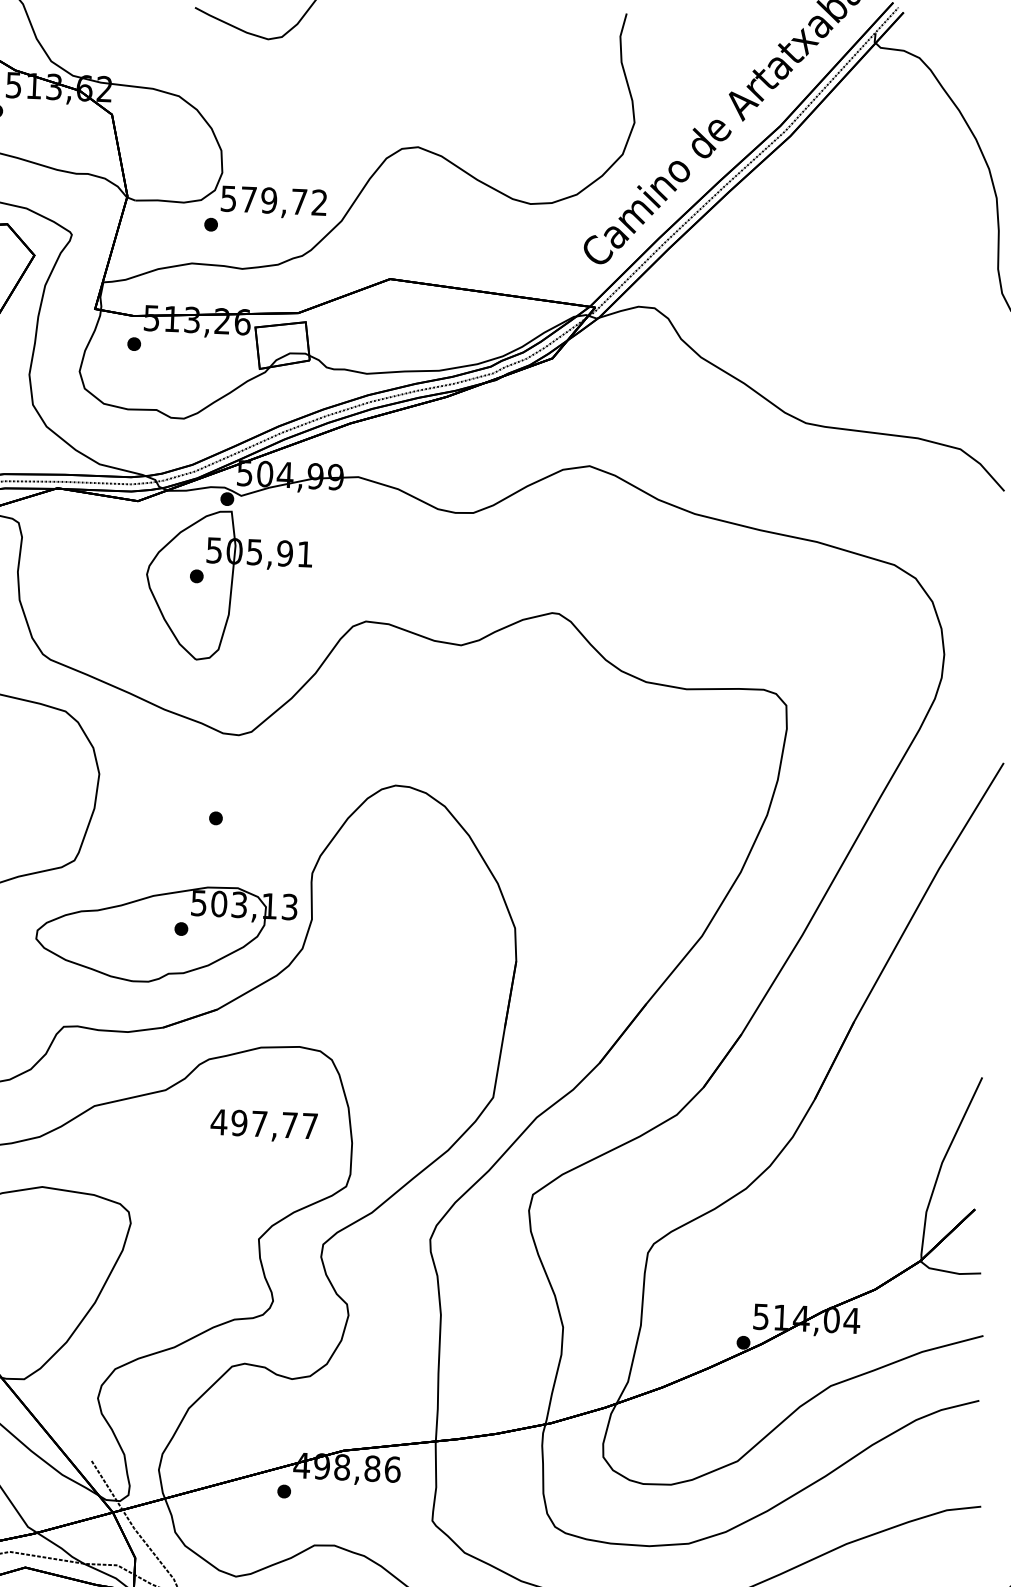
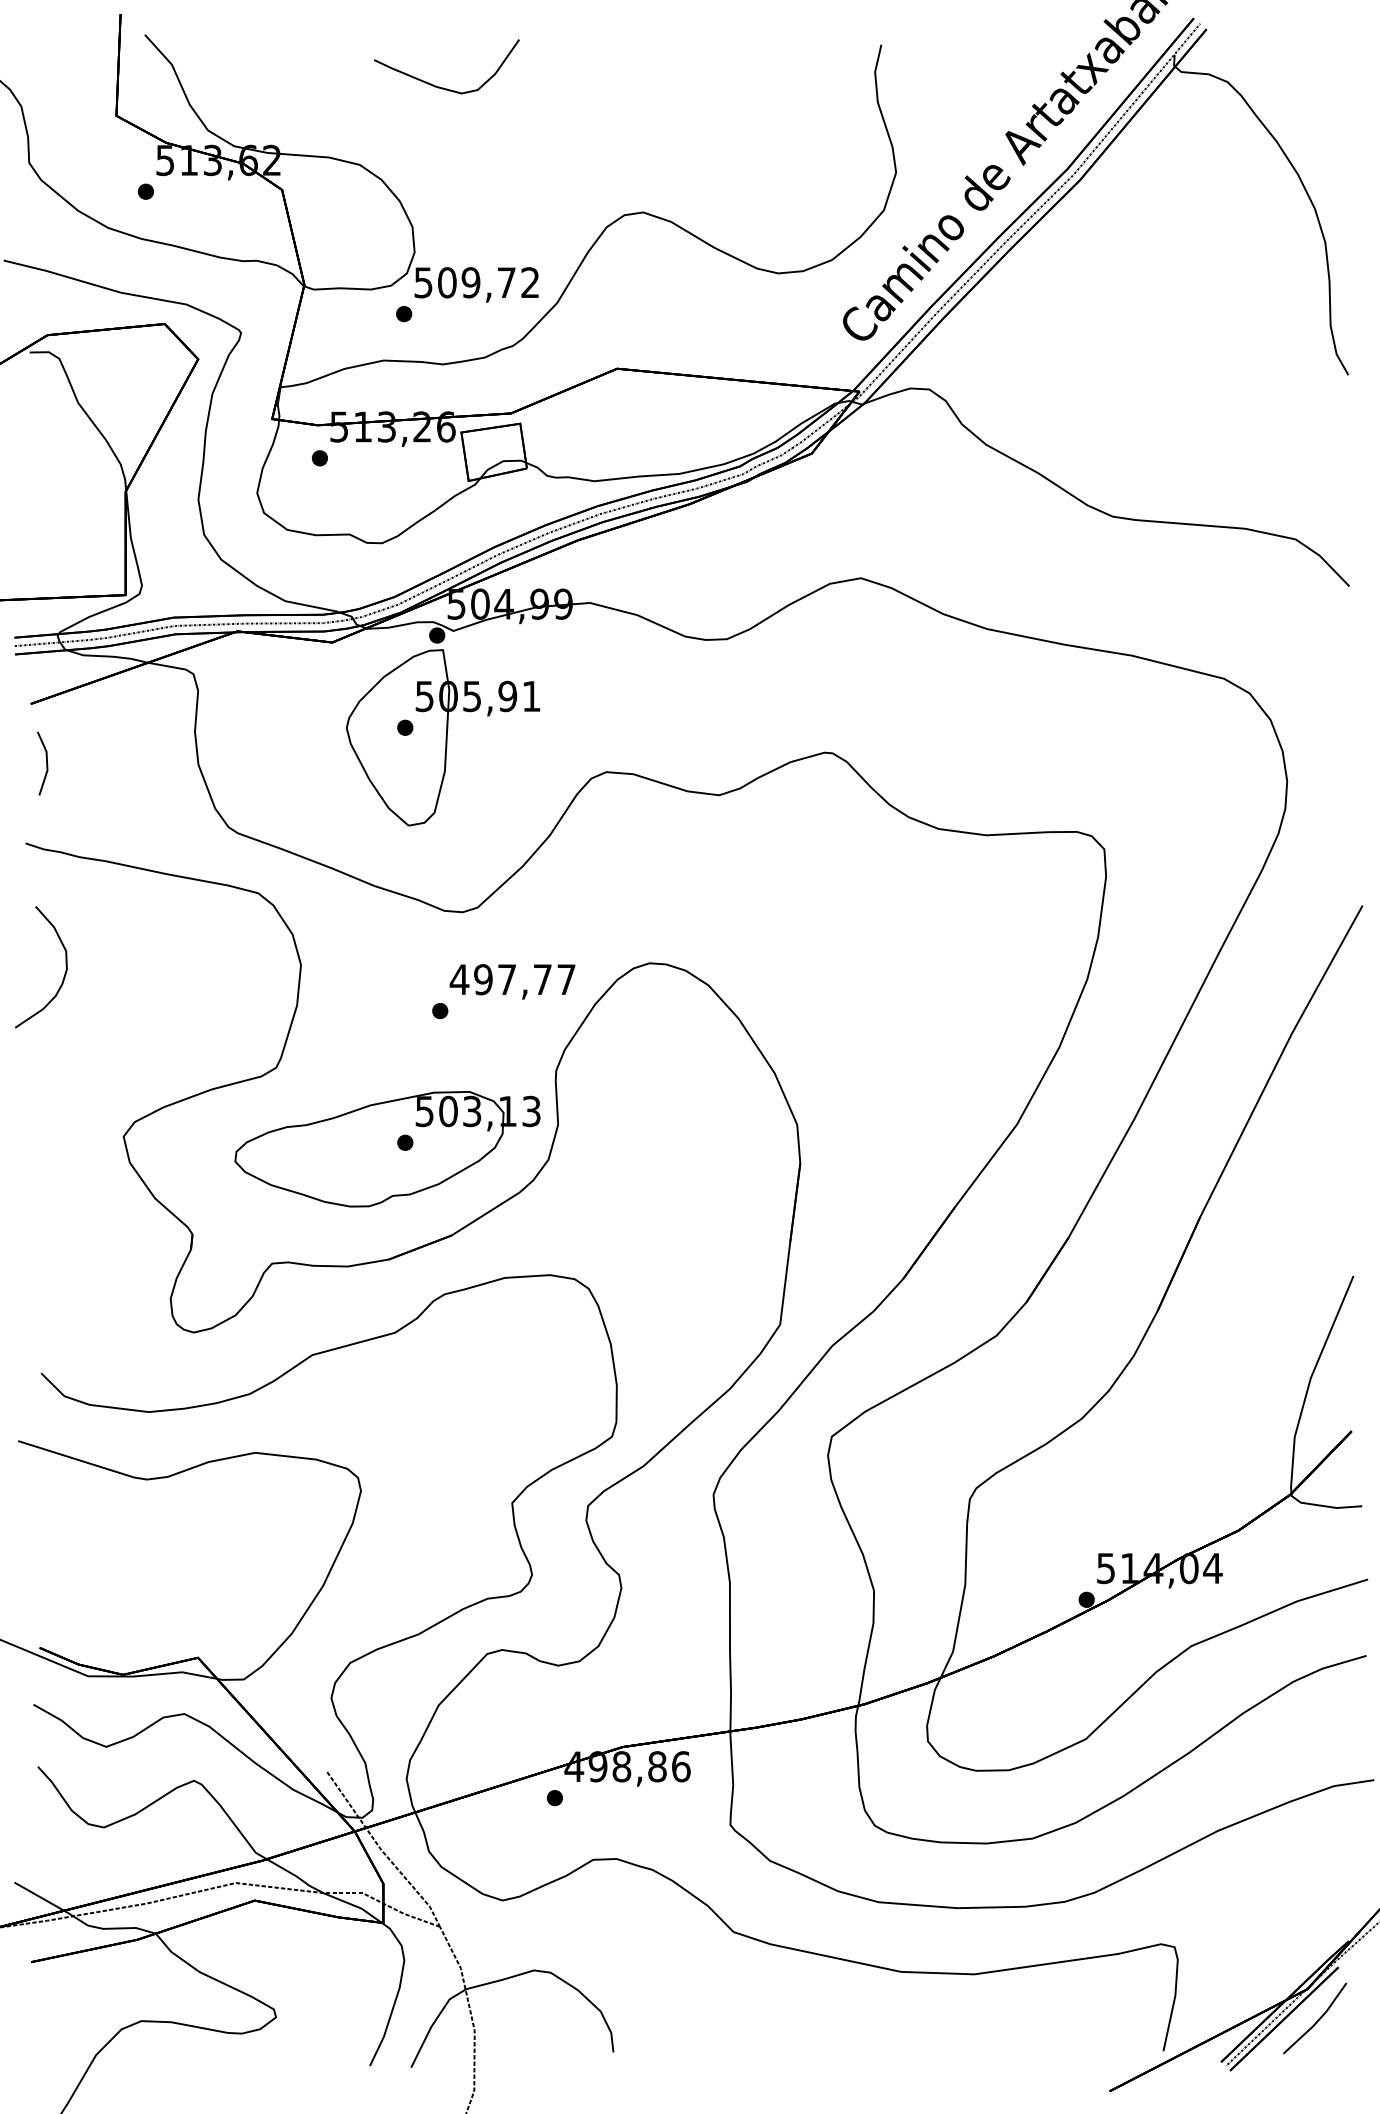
text: (249, 199) -> (447, 282), 579,72 -> 509,72
text: (264, 1125) -> (512, 981), moved

